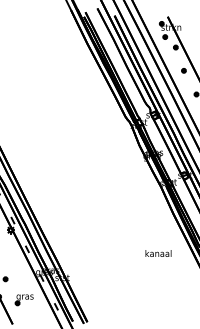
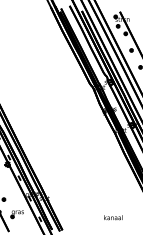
text: (158, 253) -> (113, 217), moved

